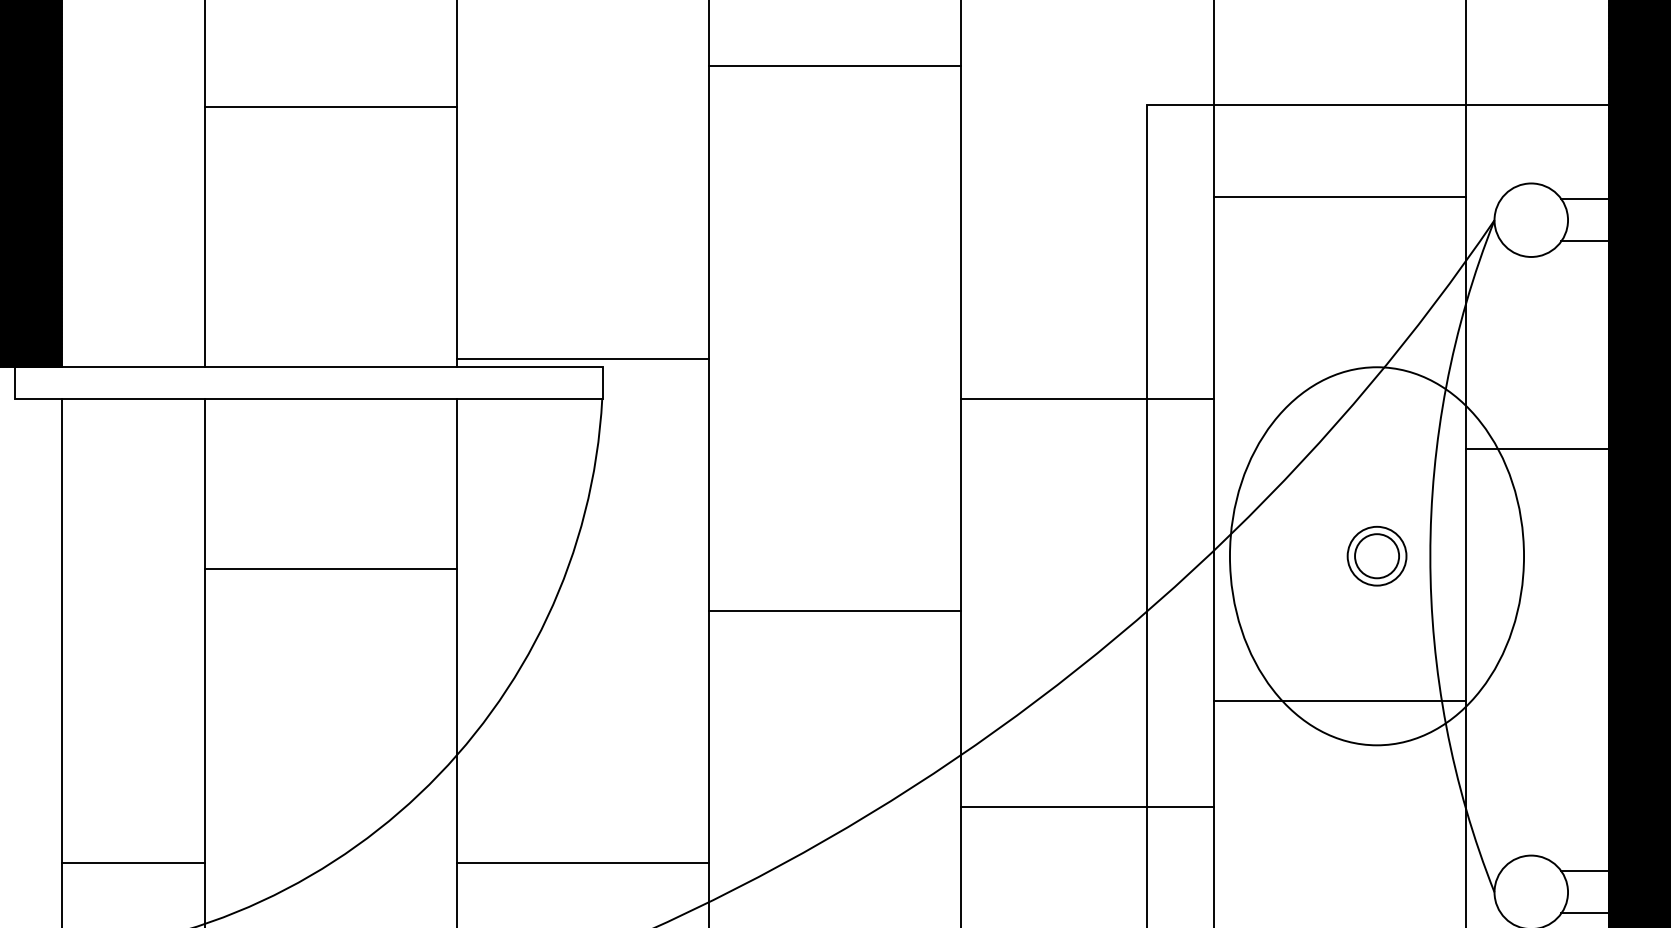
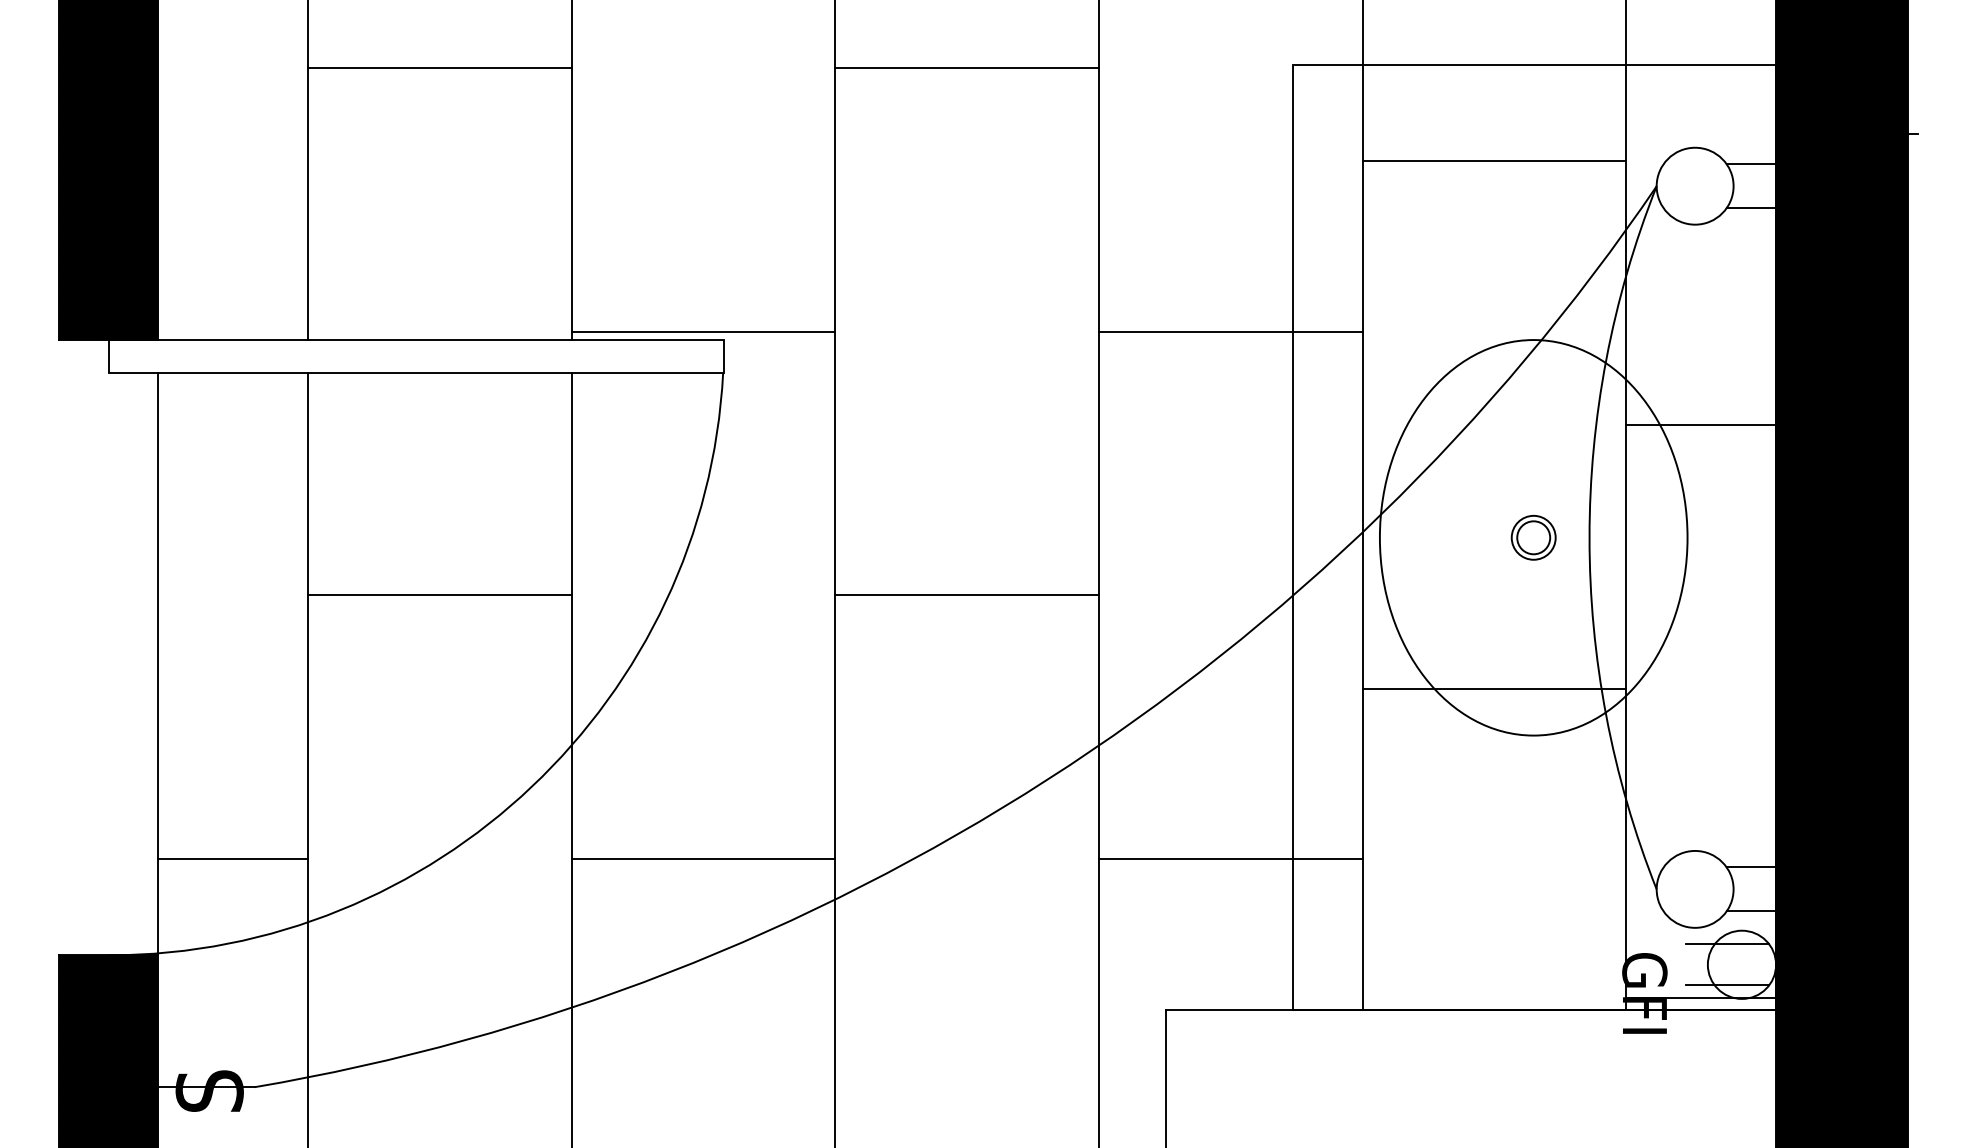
line: (834, 66) -> (966, 68), moved
line: (1087, 398) -> (1230, 331), moved
part: (1376, 555) -> (1533, 537), size x0.71
line: (331, 569) -> (439, 595), moved
line: (1087, 807) -> (1230, 859), moved

